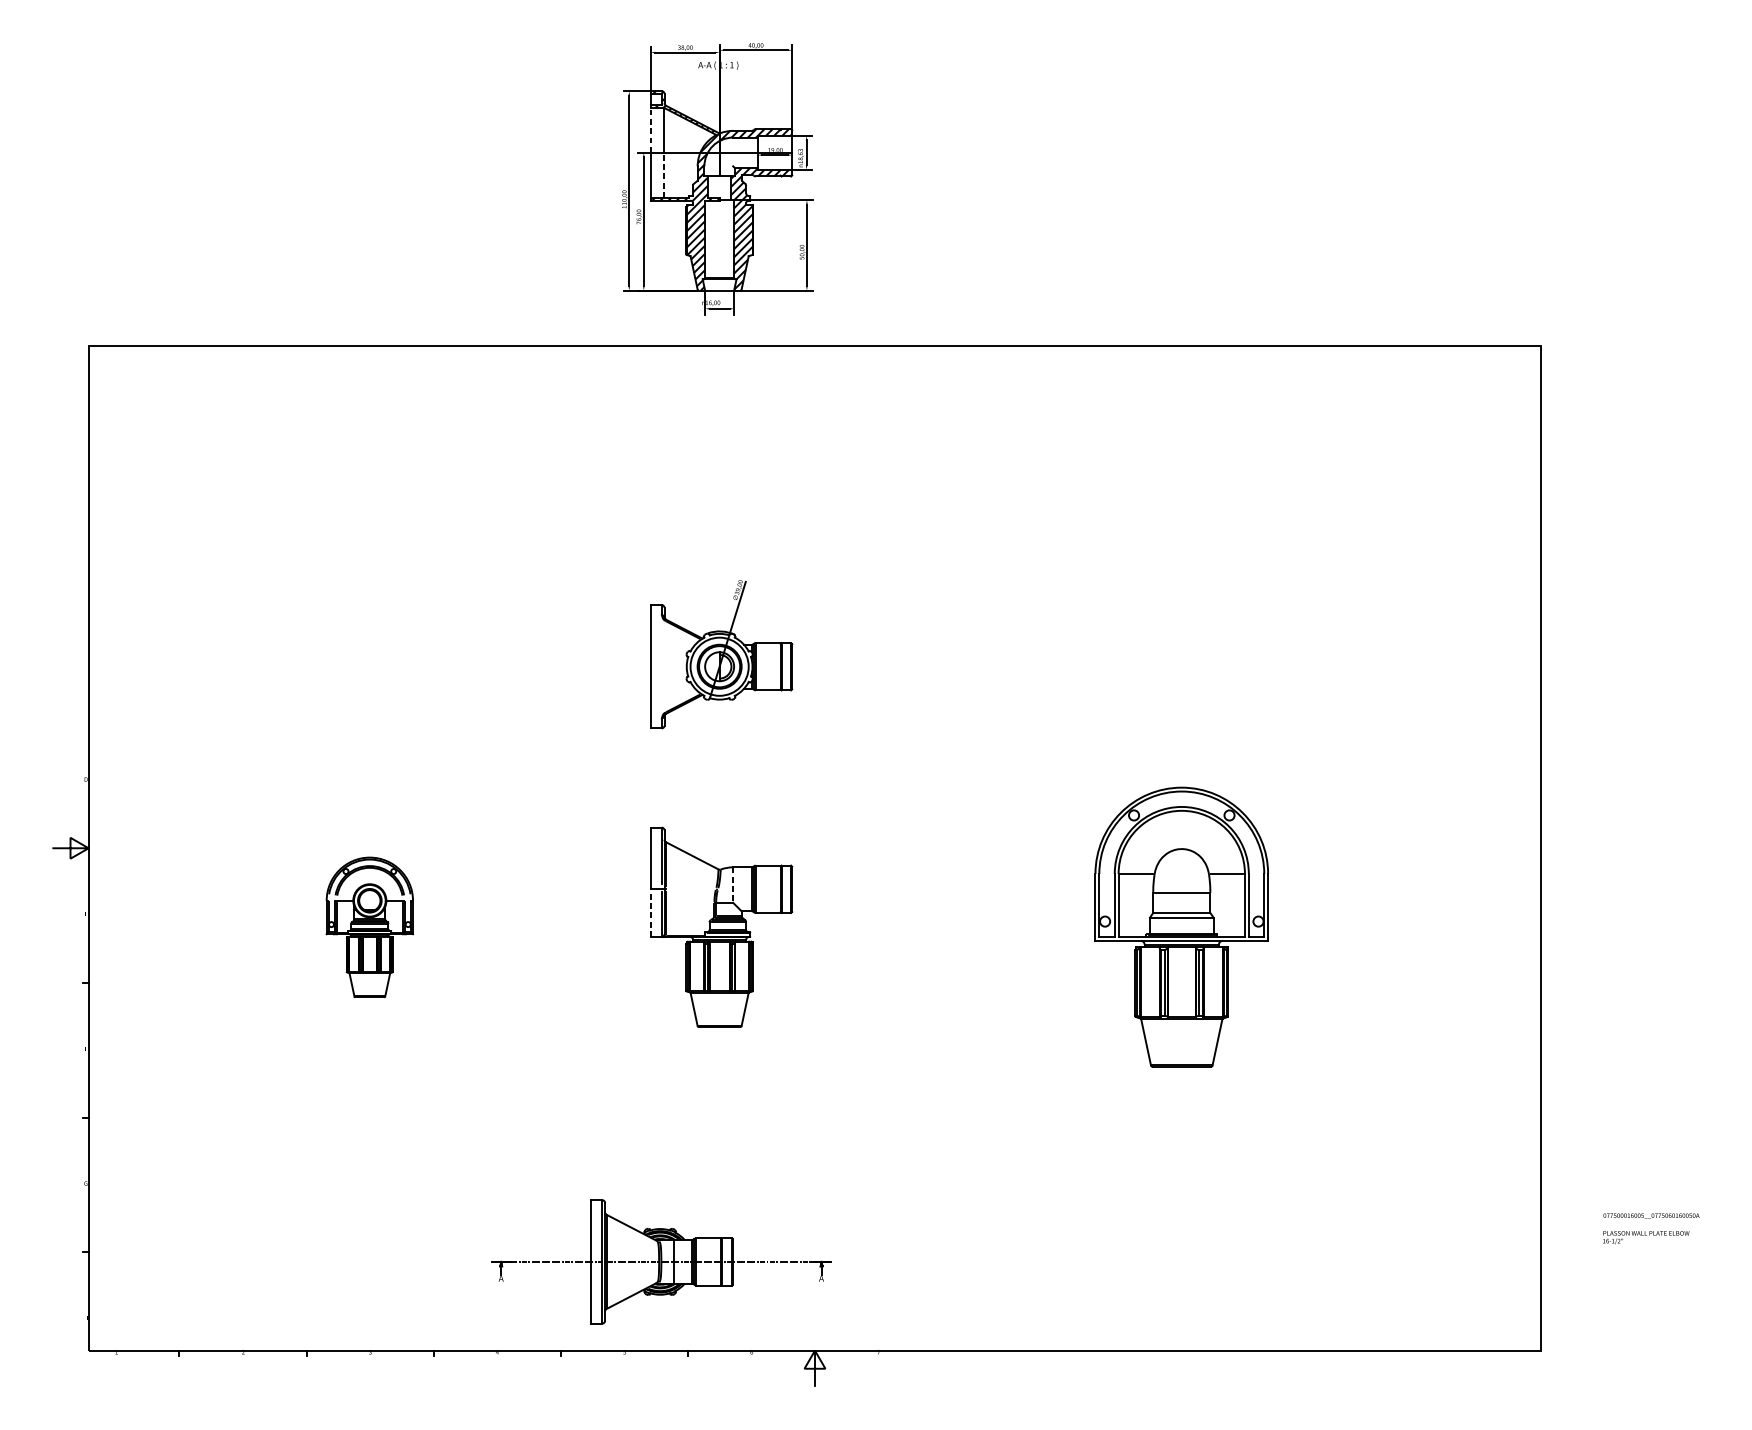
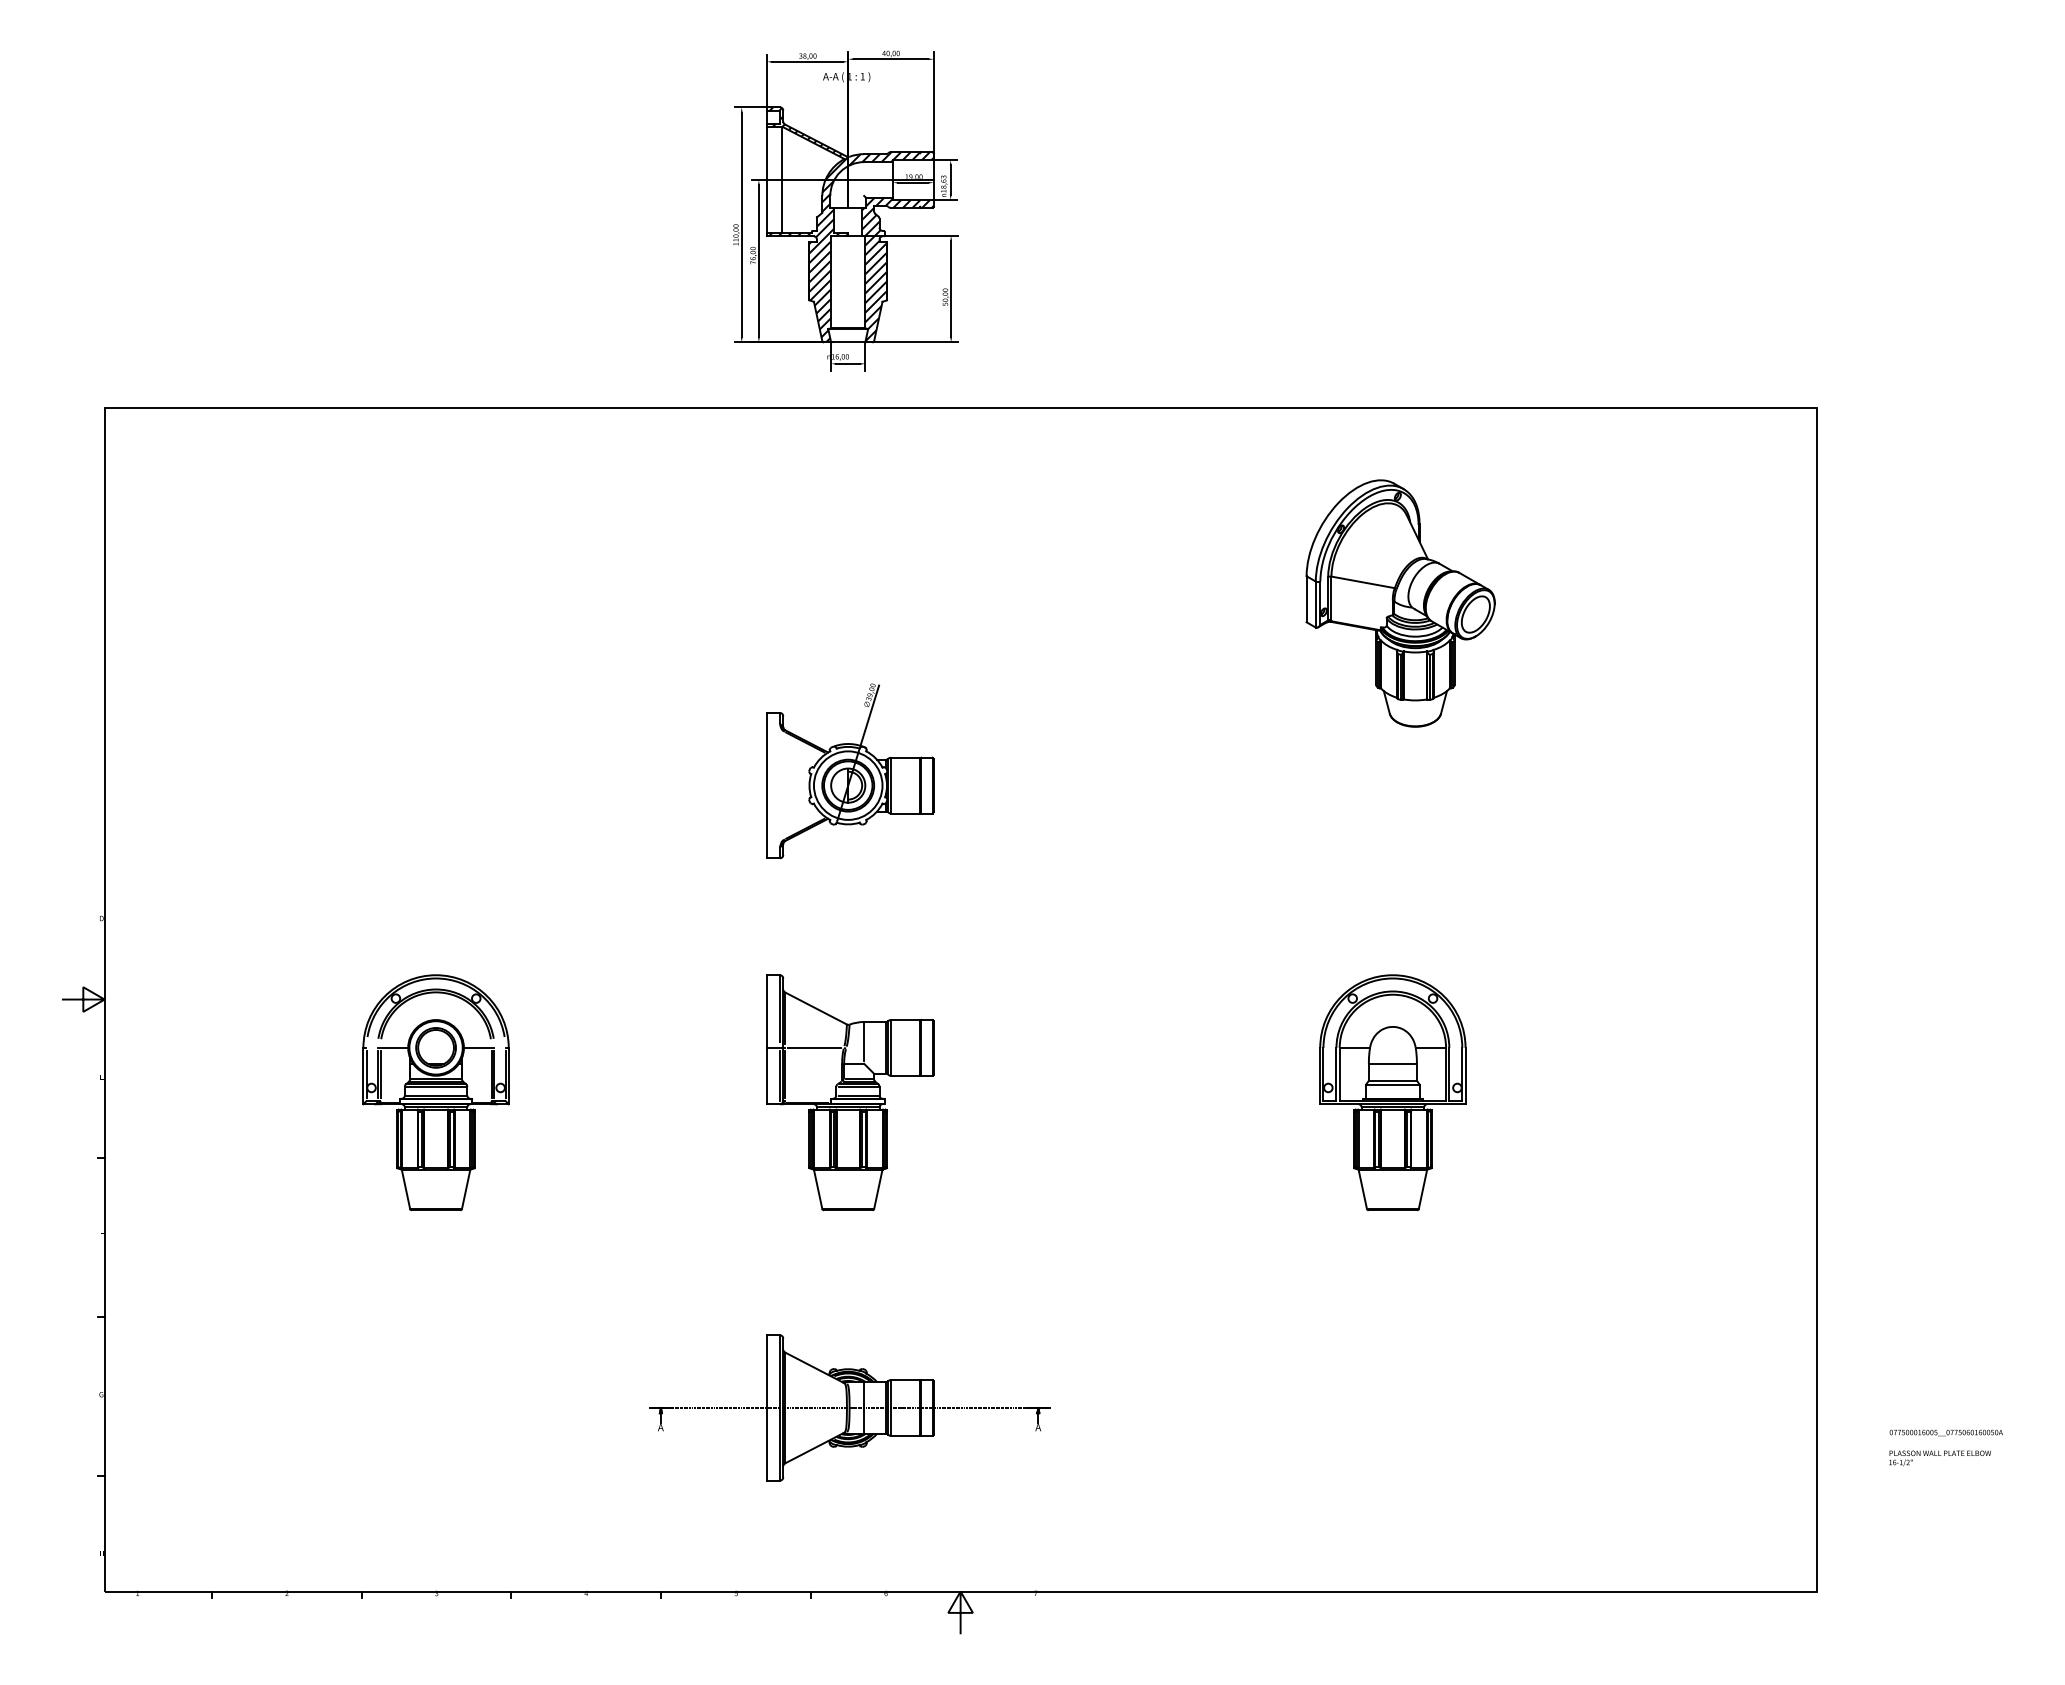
line: (651, 130) -> (767, 153), dashed -> solid
line: (663, 175) -> (782, 206), dashed -> solid
part: (1188, 512) -> (1400, 603), added
line: (733, 883) -> (864, 1041), dashed -> solid
line: (691, 888) -> (814, 1047), added
line: (651, 912) -> (767, 1075), dashed -> solid
part: (369, 927) -> (435, 1092), size x1.43
part: (1181, 927) -> (1392, 1092), size x0.71
part: (661, 1261) -> (849, 1407), moved

